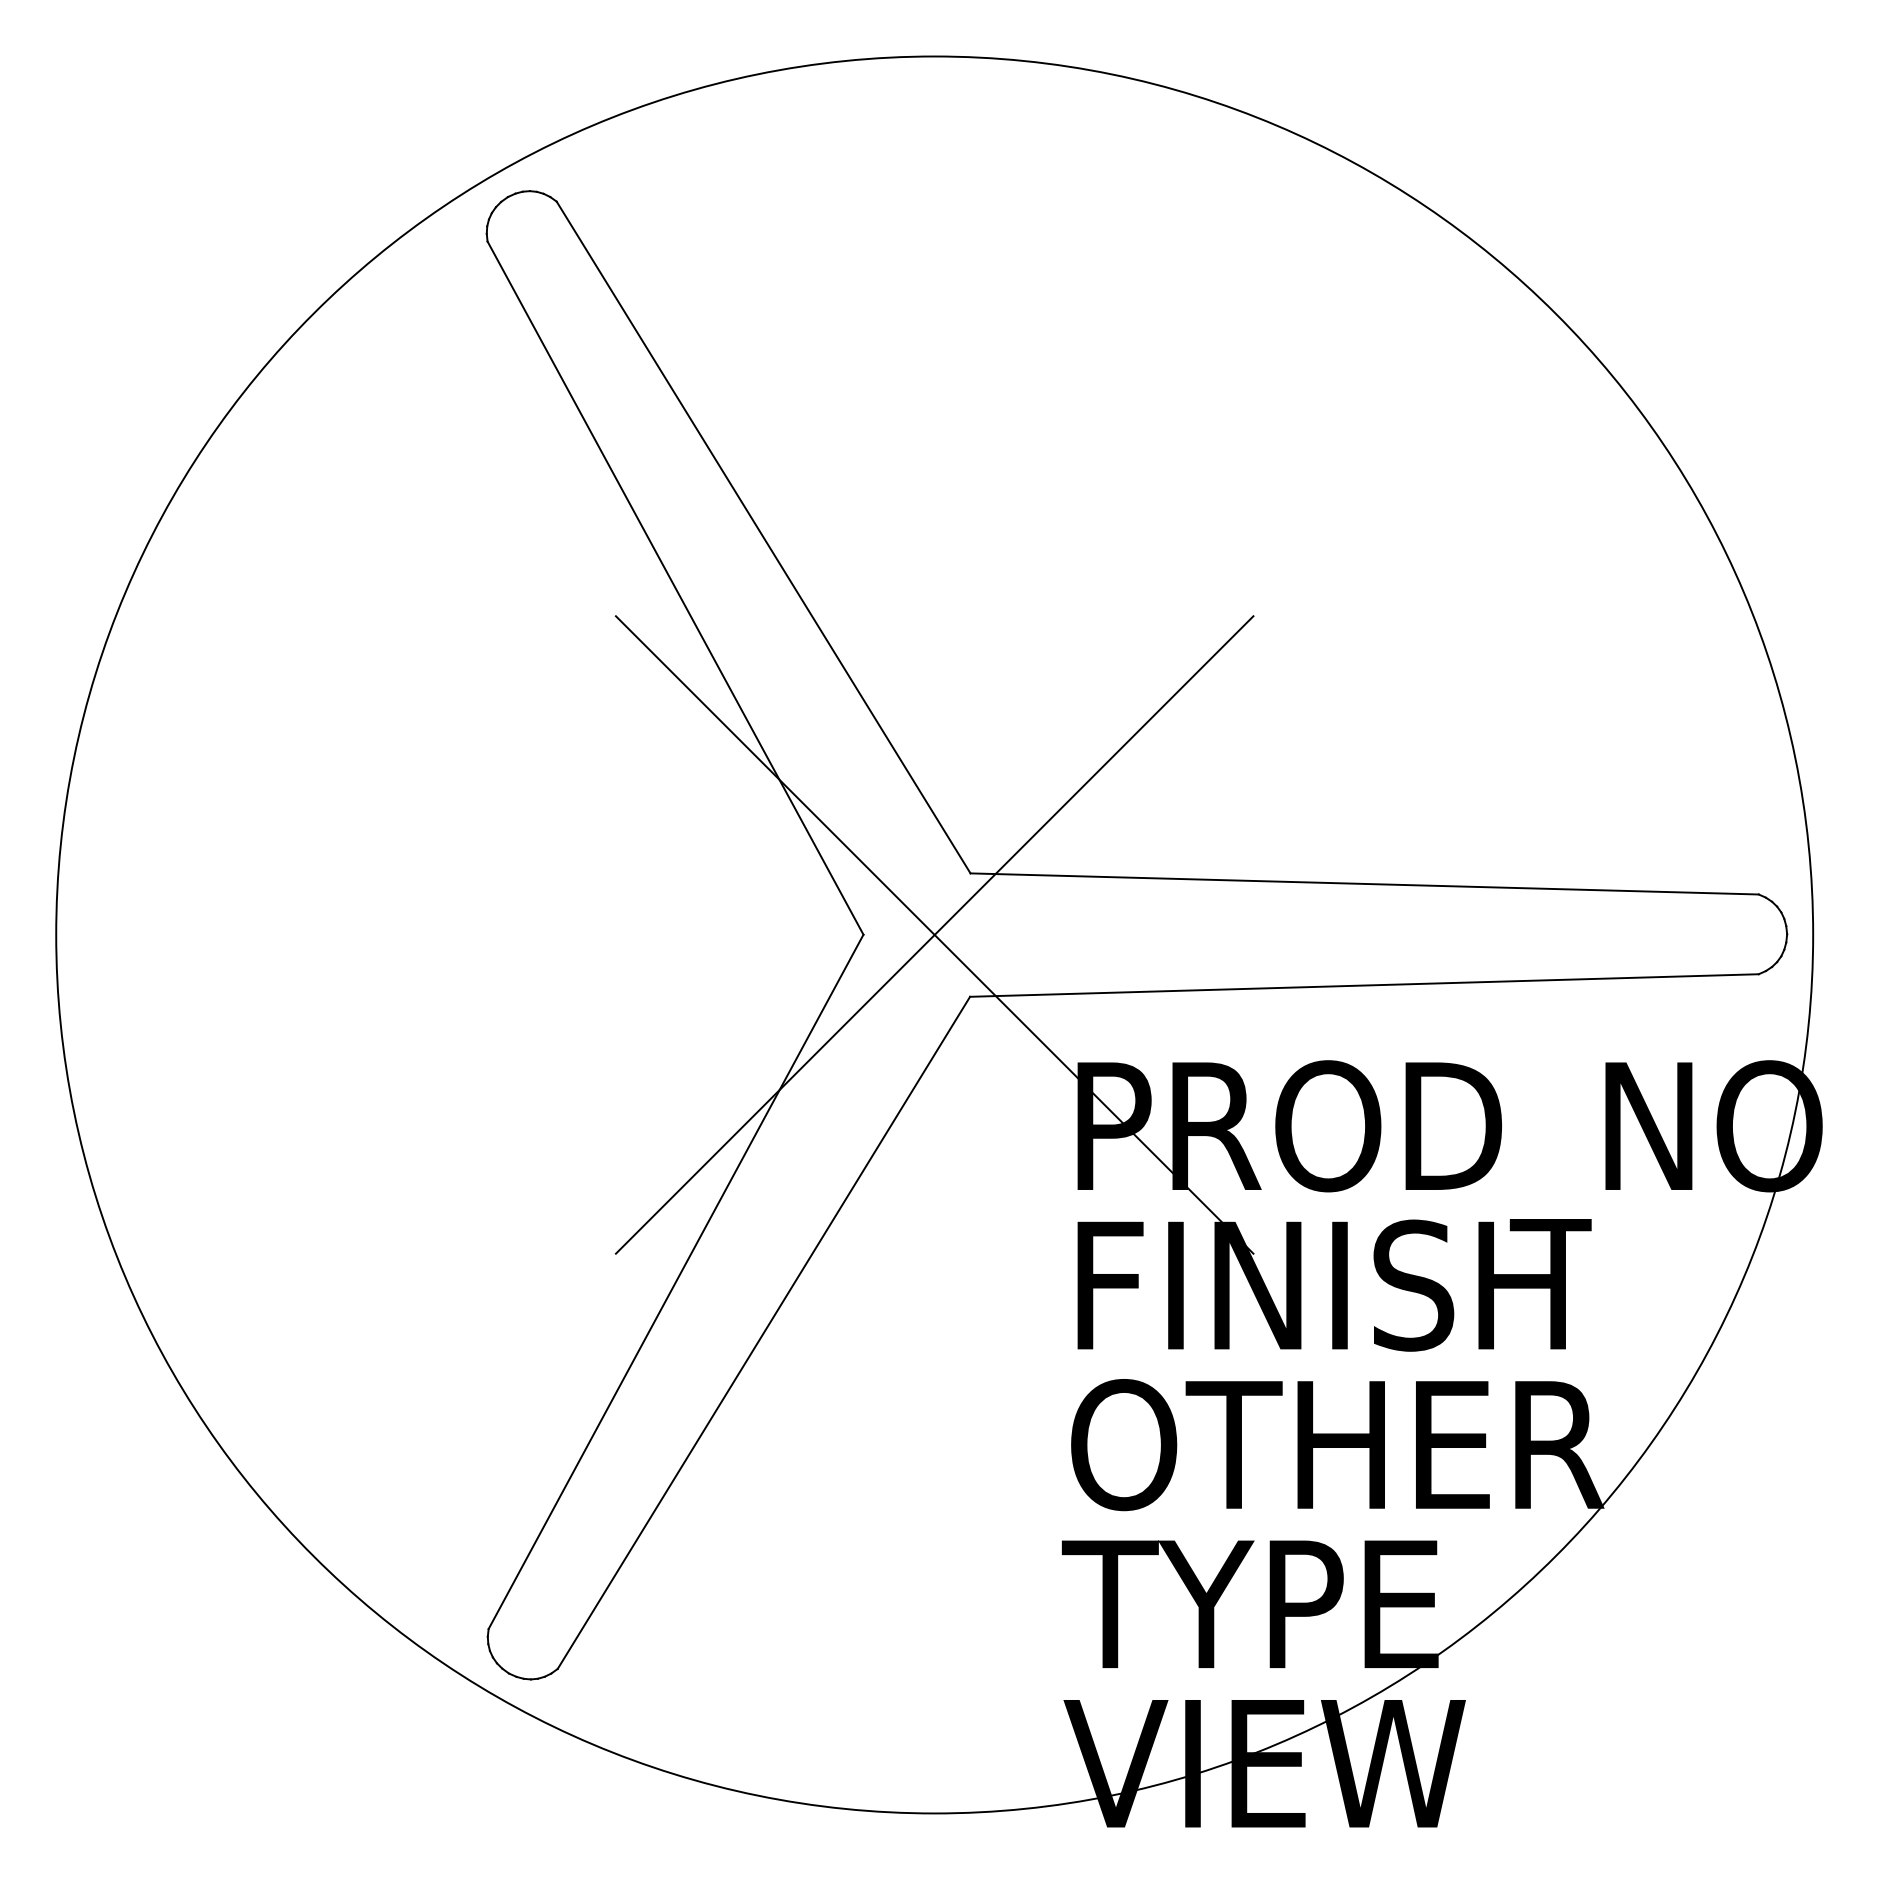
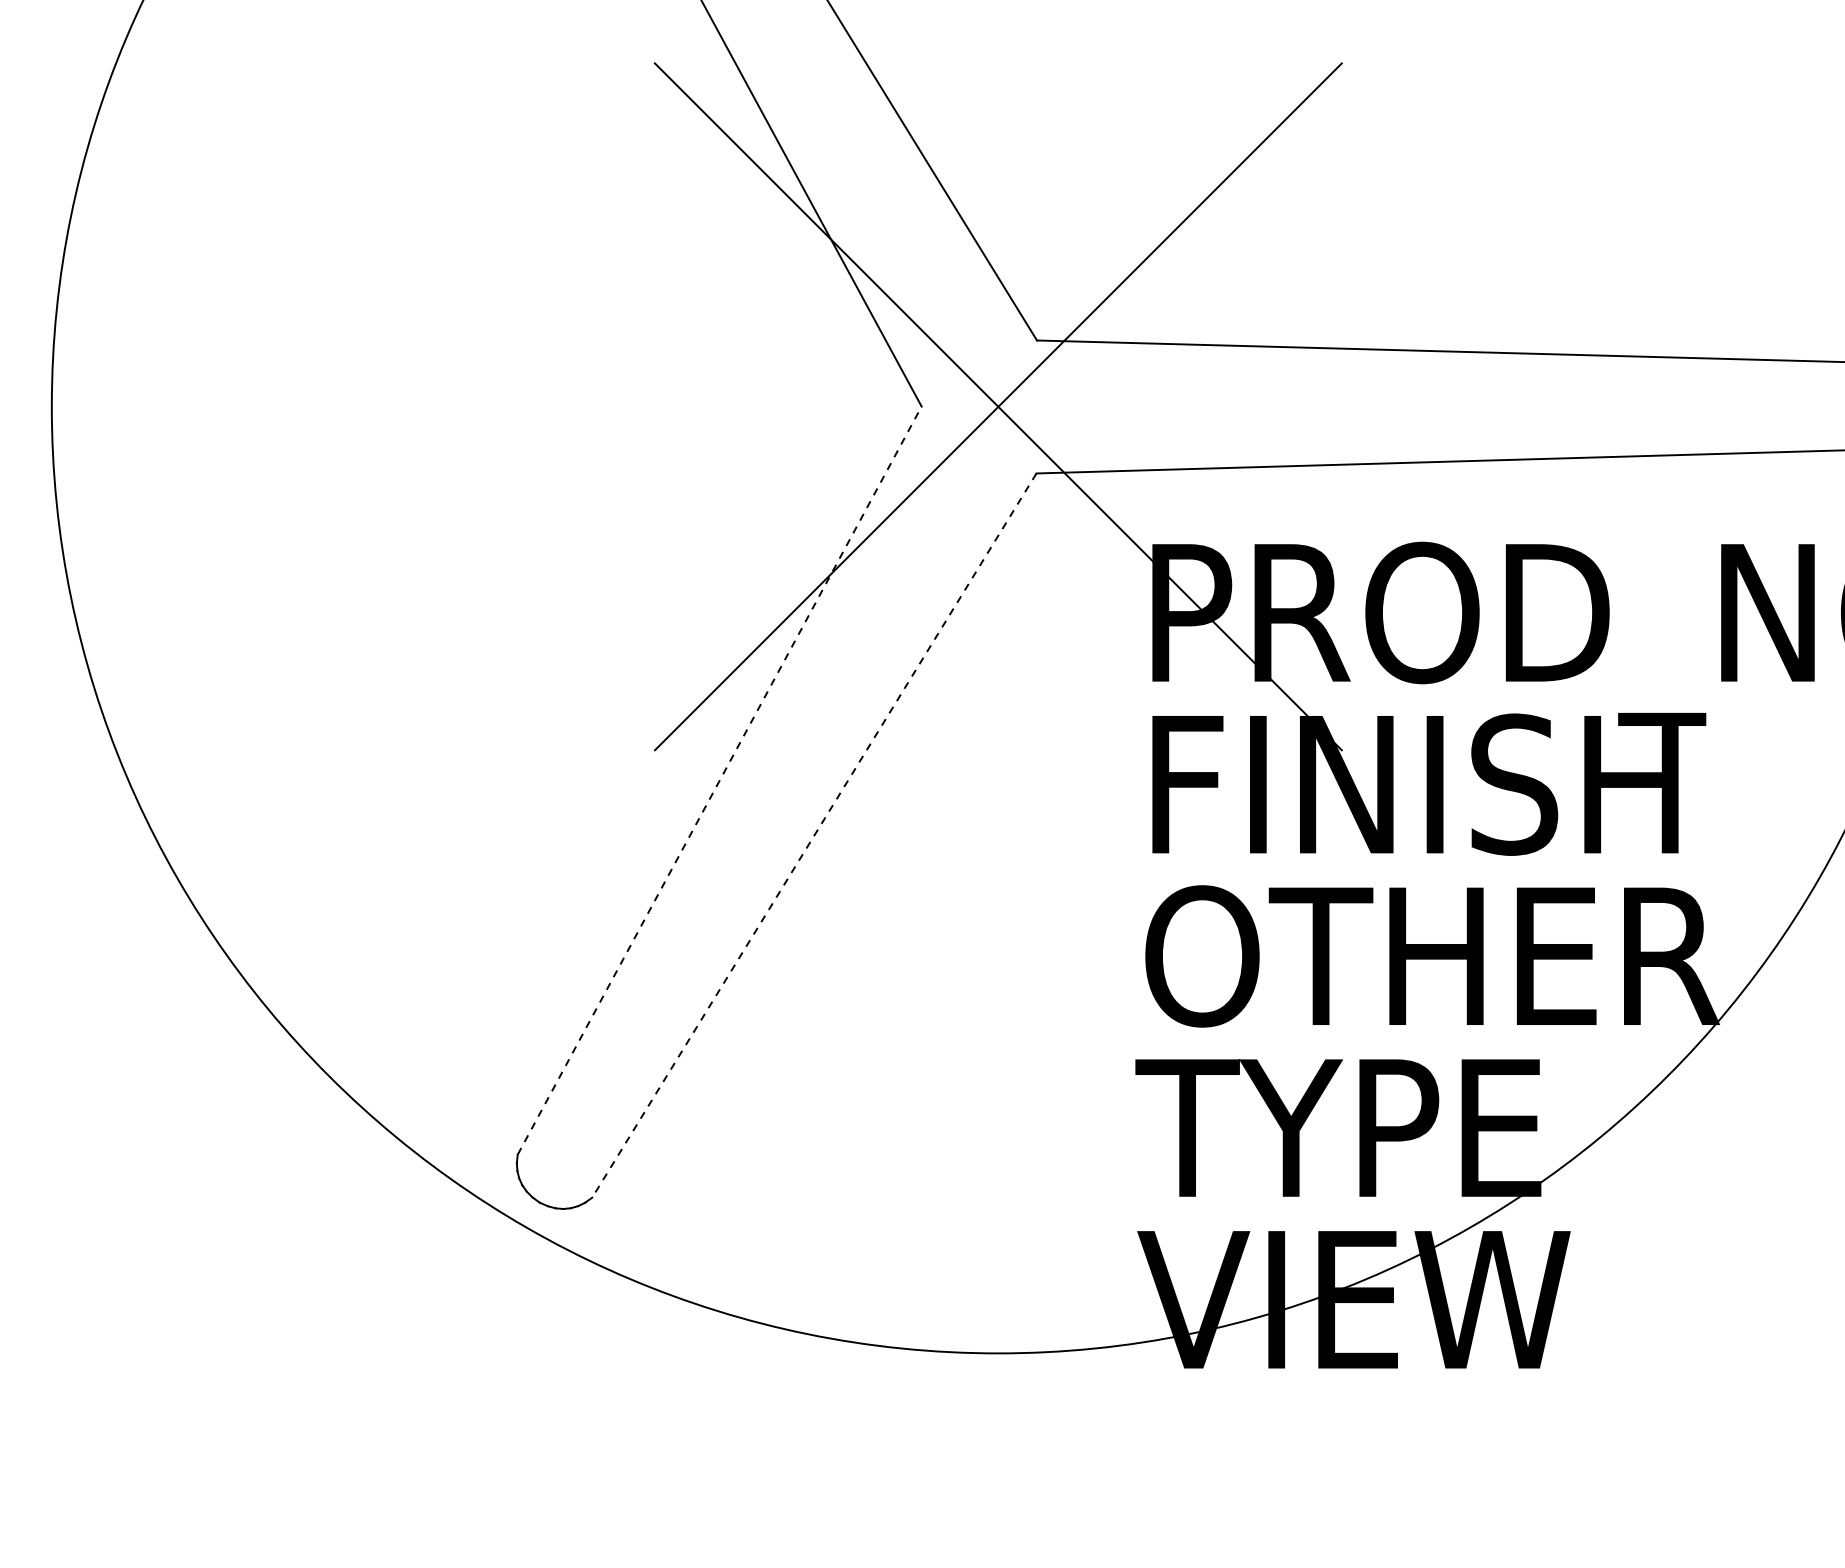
line: (676, 1281) -> (720, 780), solid -> dashed
line: (763, 1333) -> (813, 836), solid -> dashed

